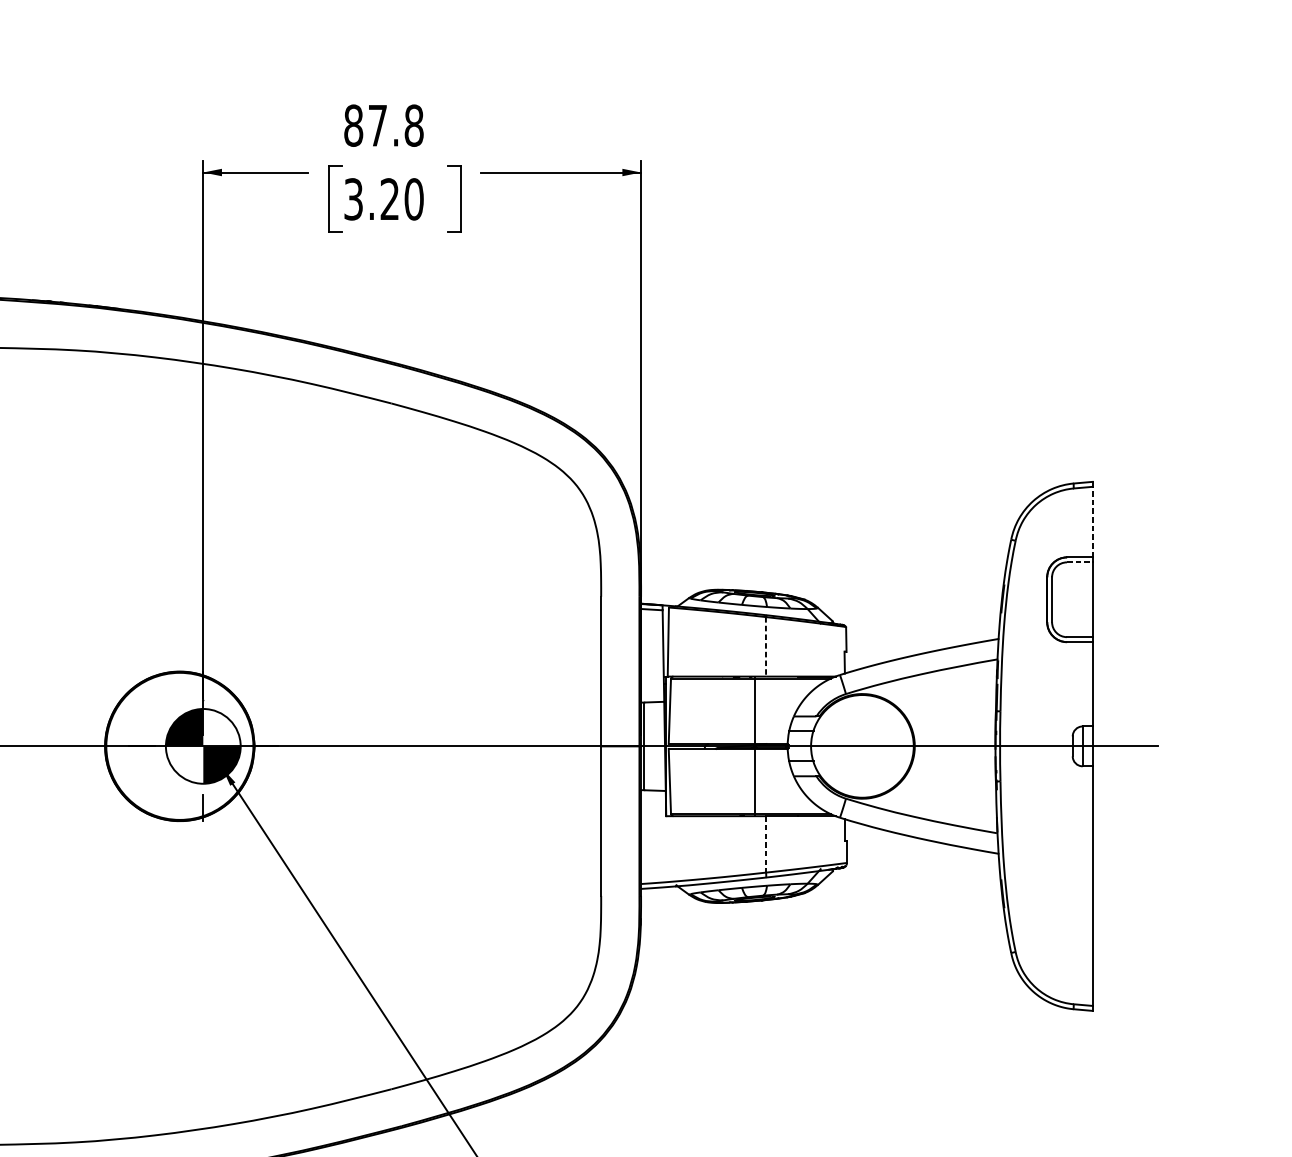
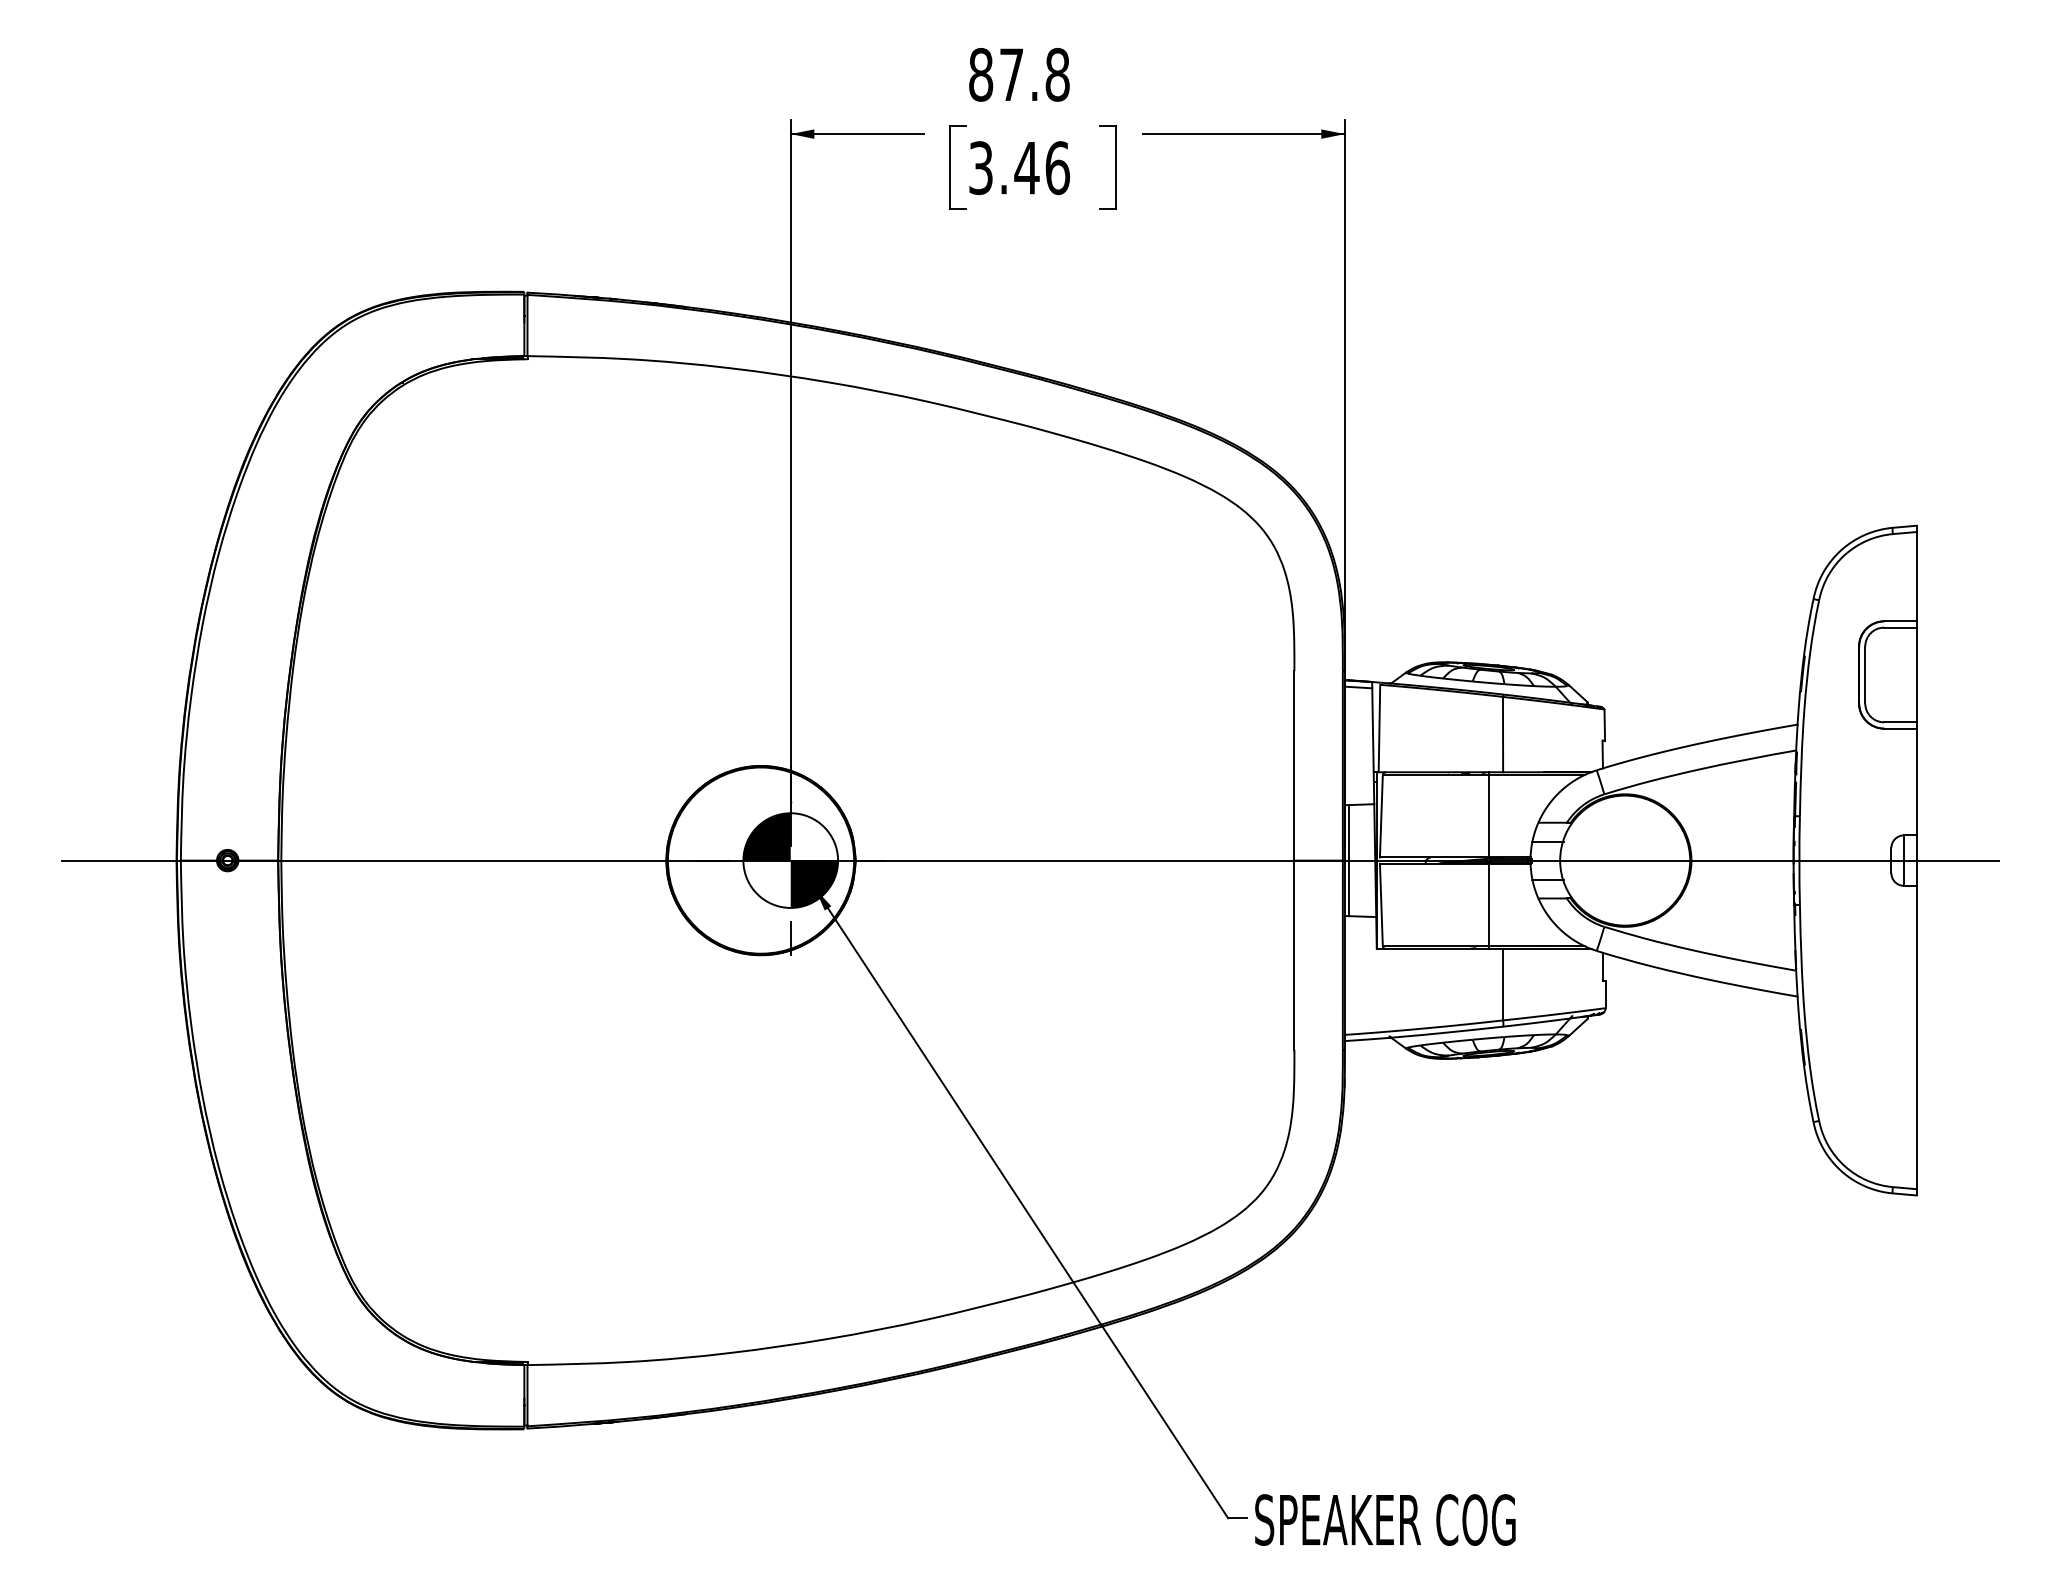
text: (402, 198) -> (1042, 167), 3.20 -> 3.46
line: (1092, 521) -> (1916, 576), dashed -> solid
line: (1079, 562) -> (1900, 627), dashed -> solid
line: (766, 646) -> (1503, 734), dashed -> solid
line: (766, 844) -> (1503, 984), dashed -> solid

